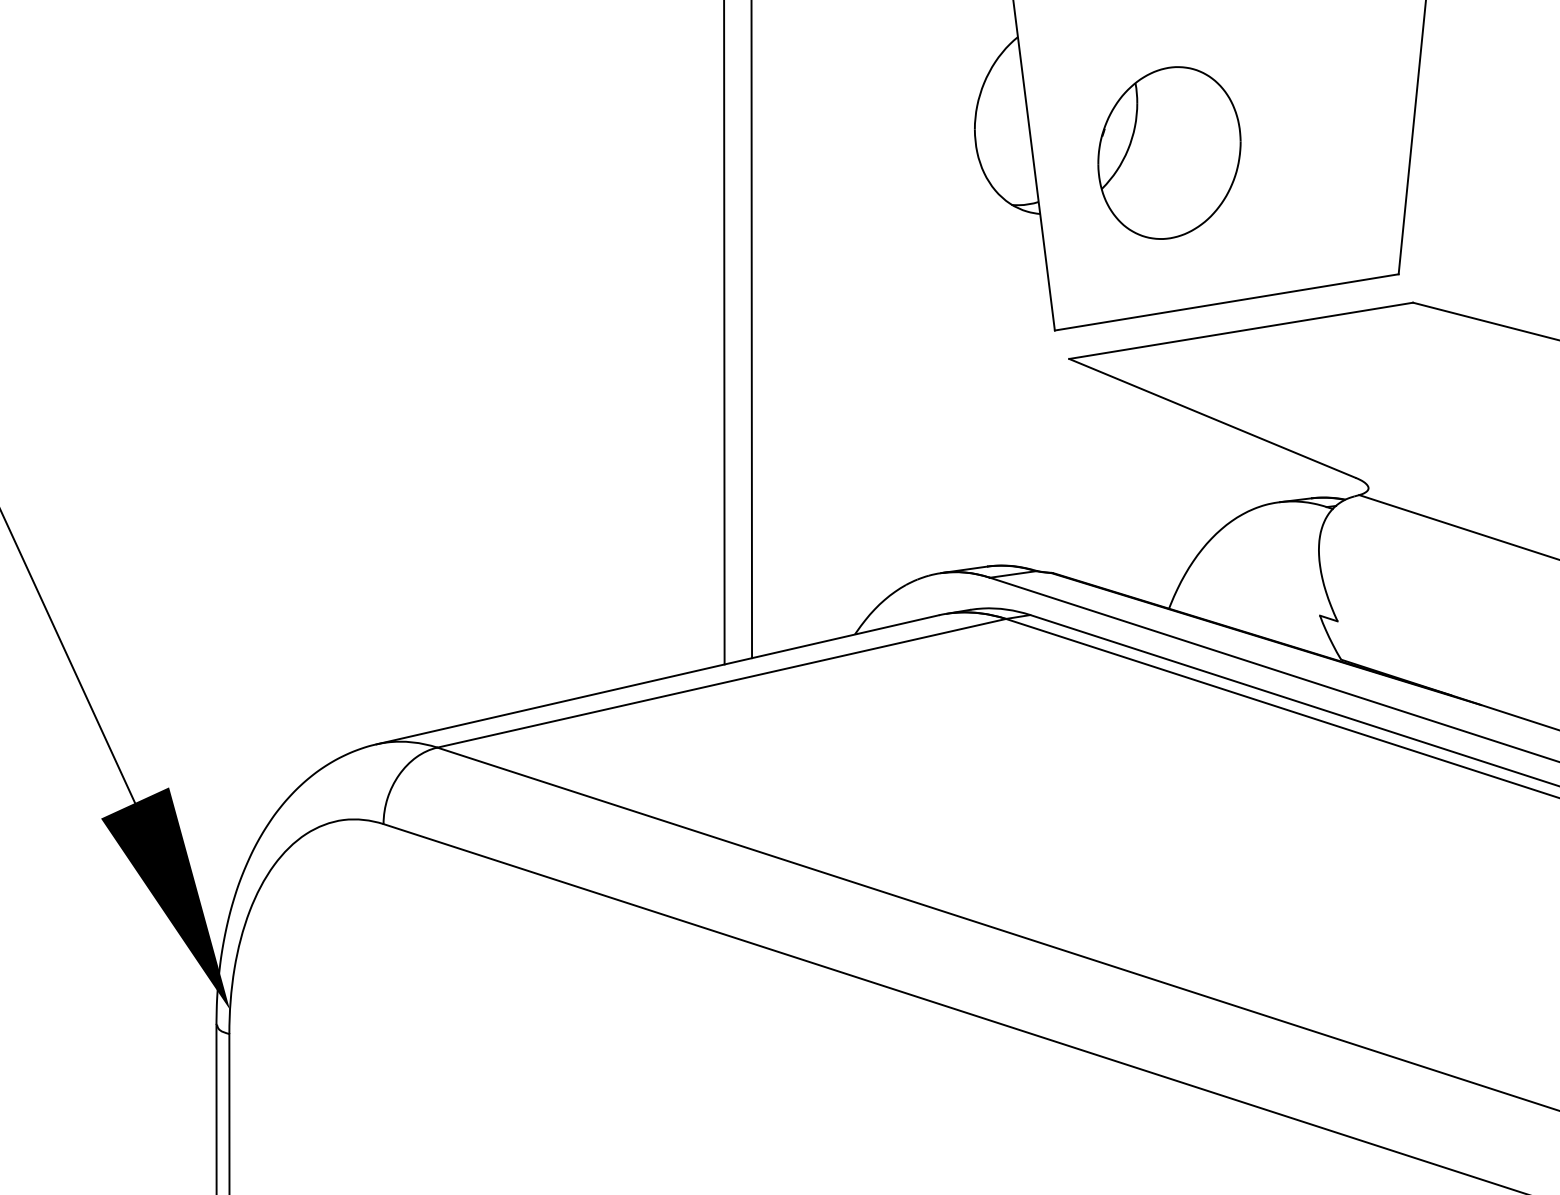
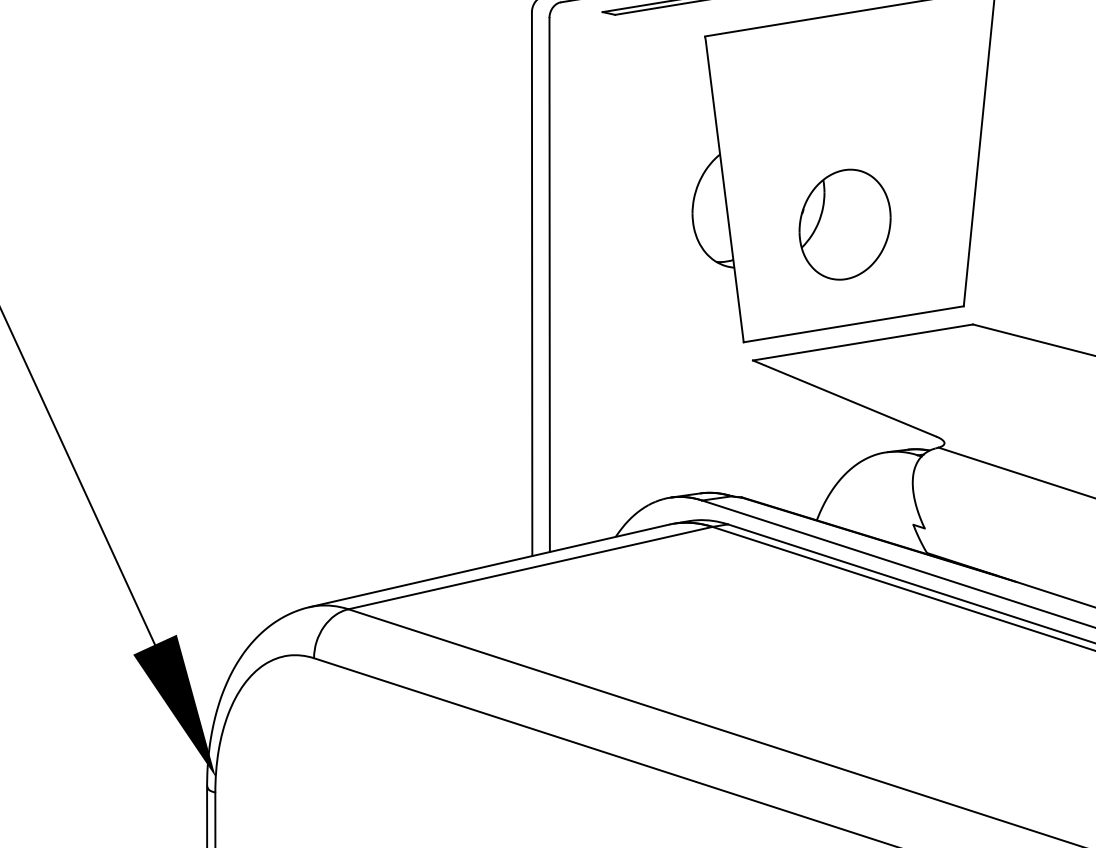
part: (1168, 152) -> (844, 224), moved

